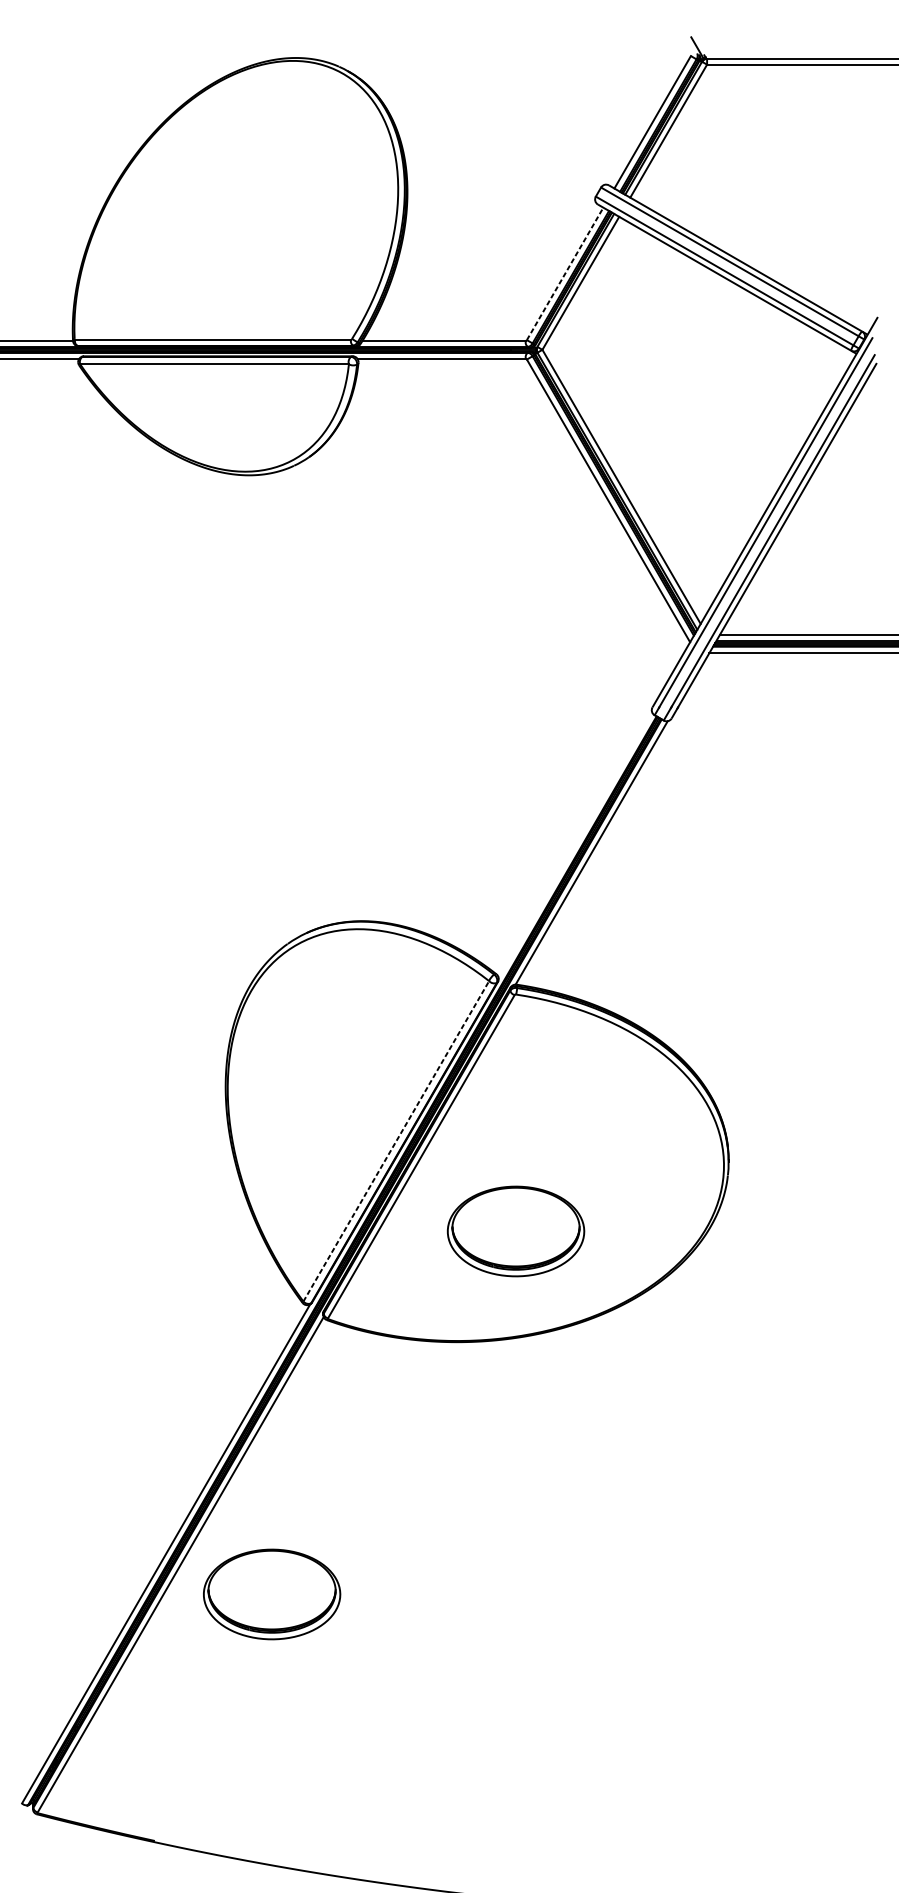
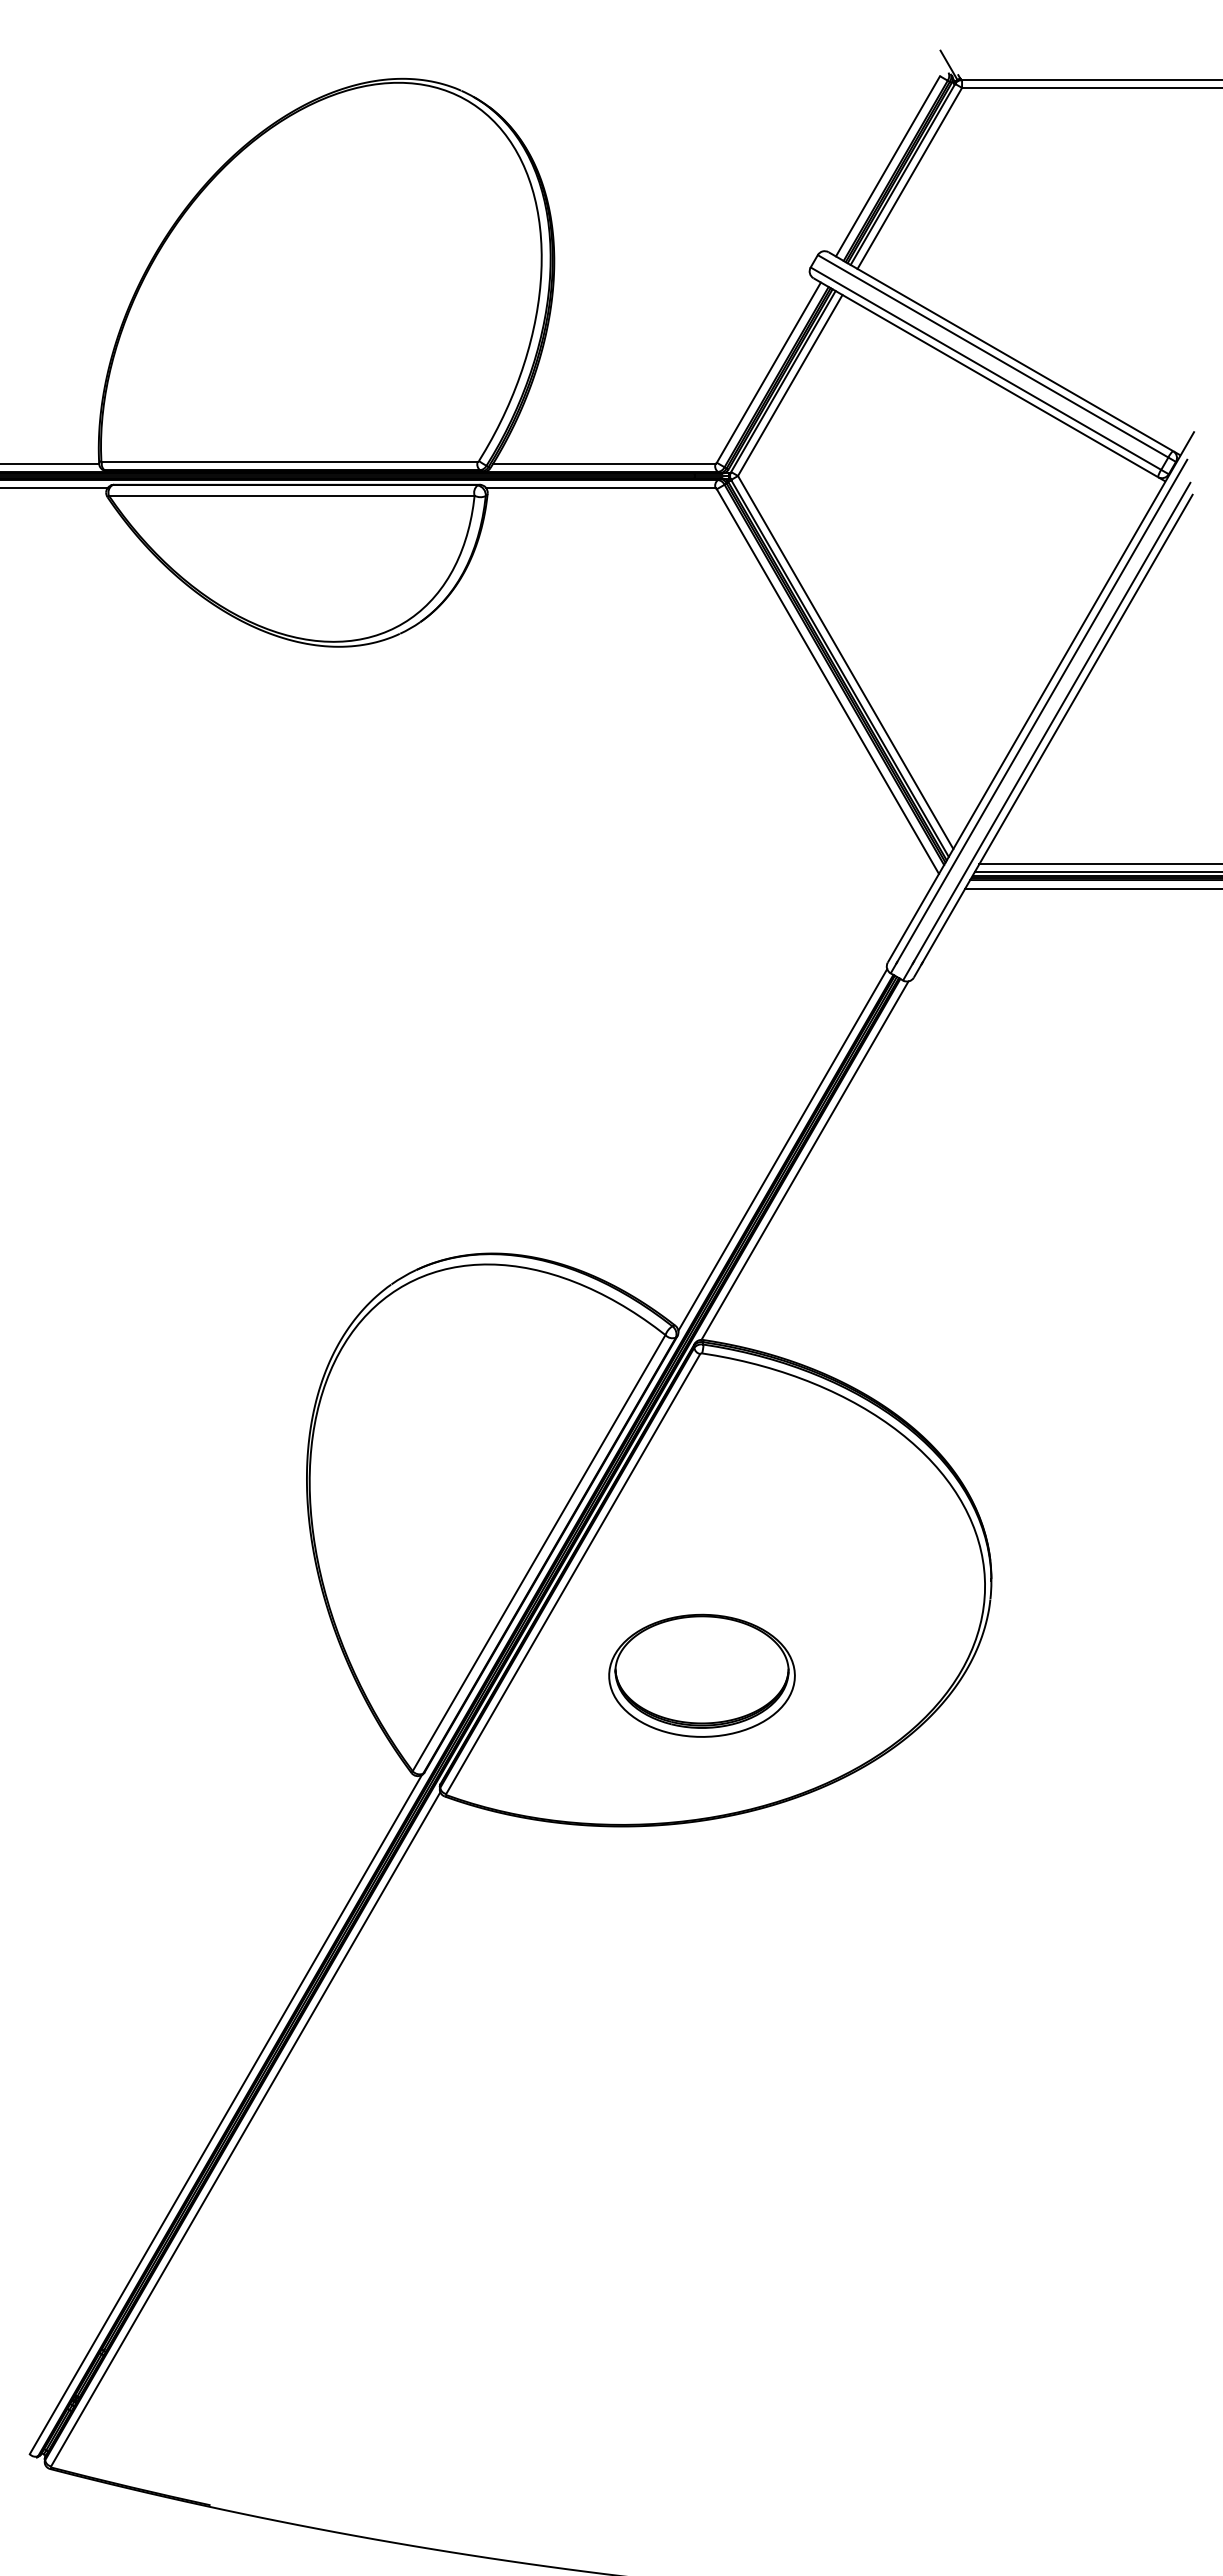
line: (565, 273) -> (769, 372), dashed -> solid
line: (575, 844) -> (782, 1149), added
line: (396, 1140) -> (539, 1552), dashed -> solid
part: (271, 1594) -> (369, 2169), removed

